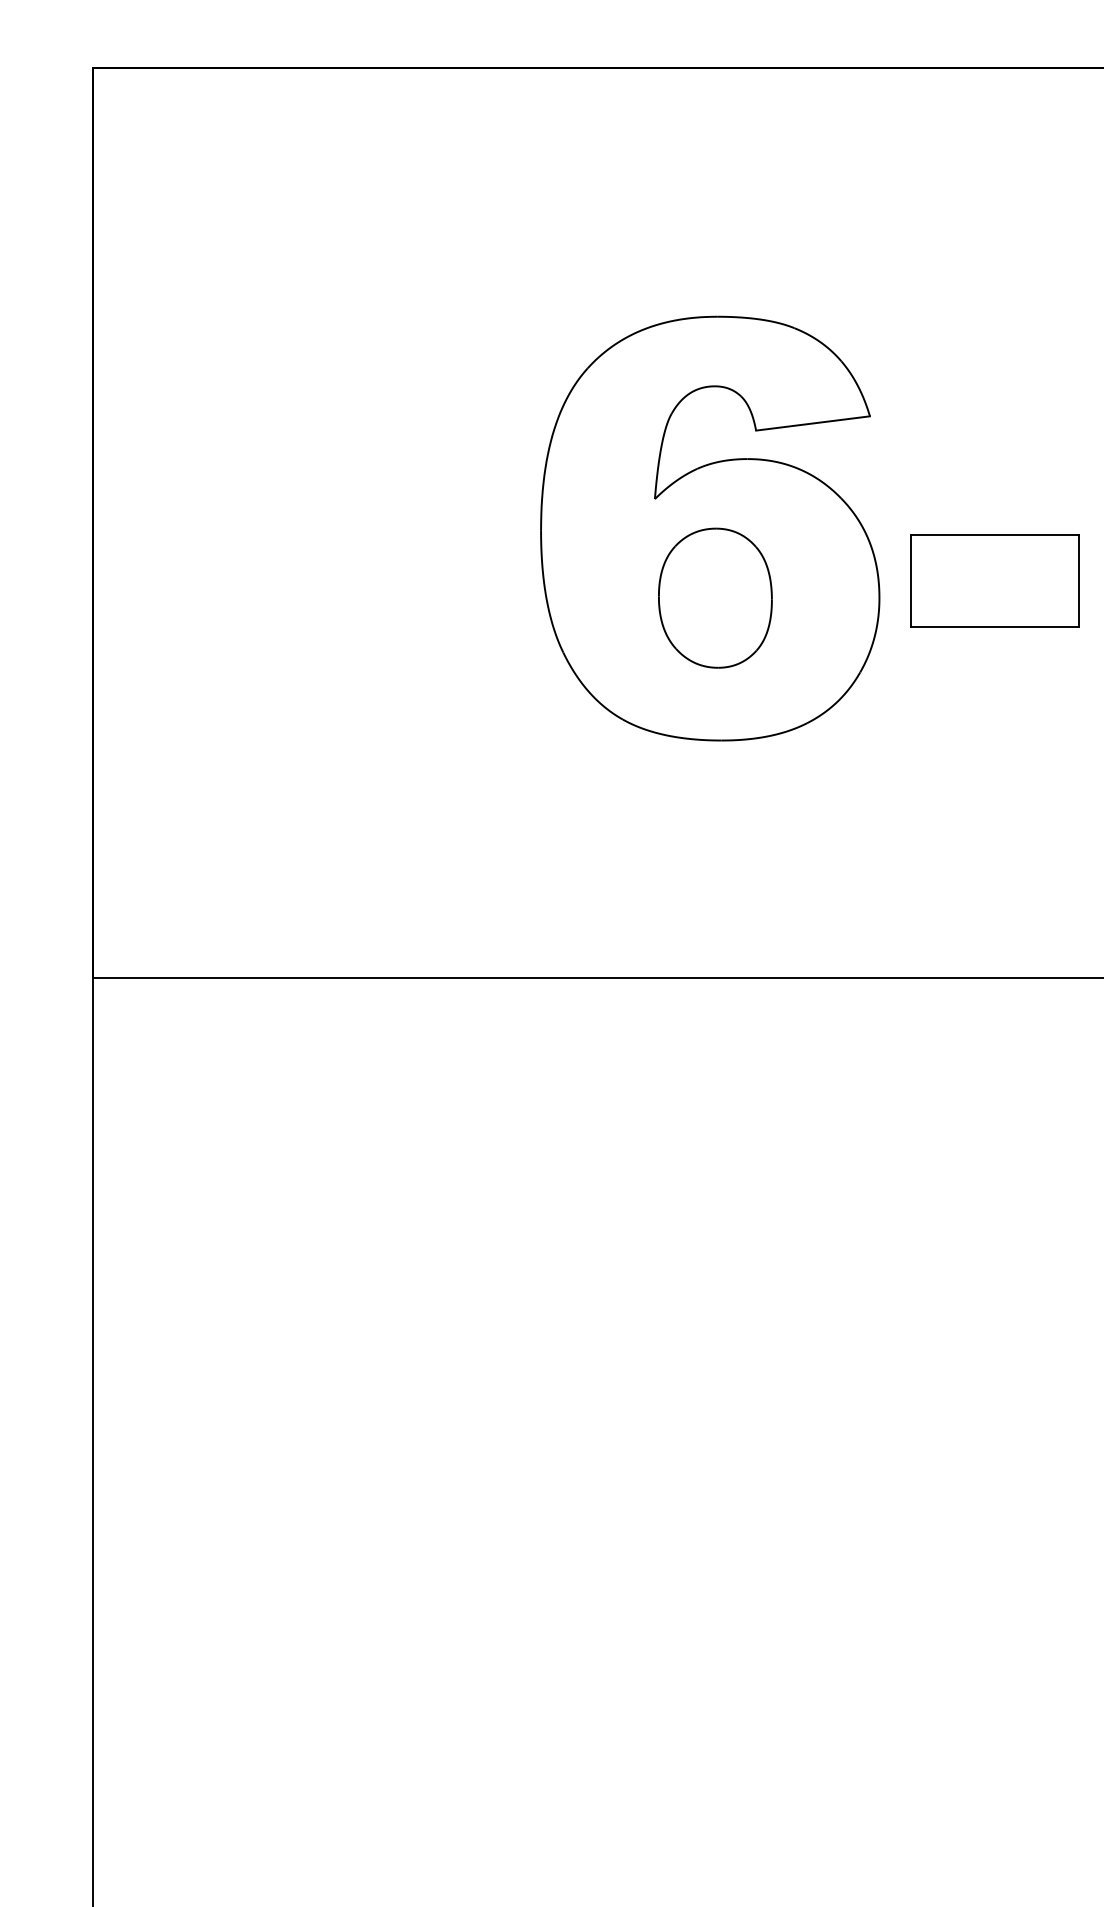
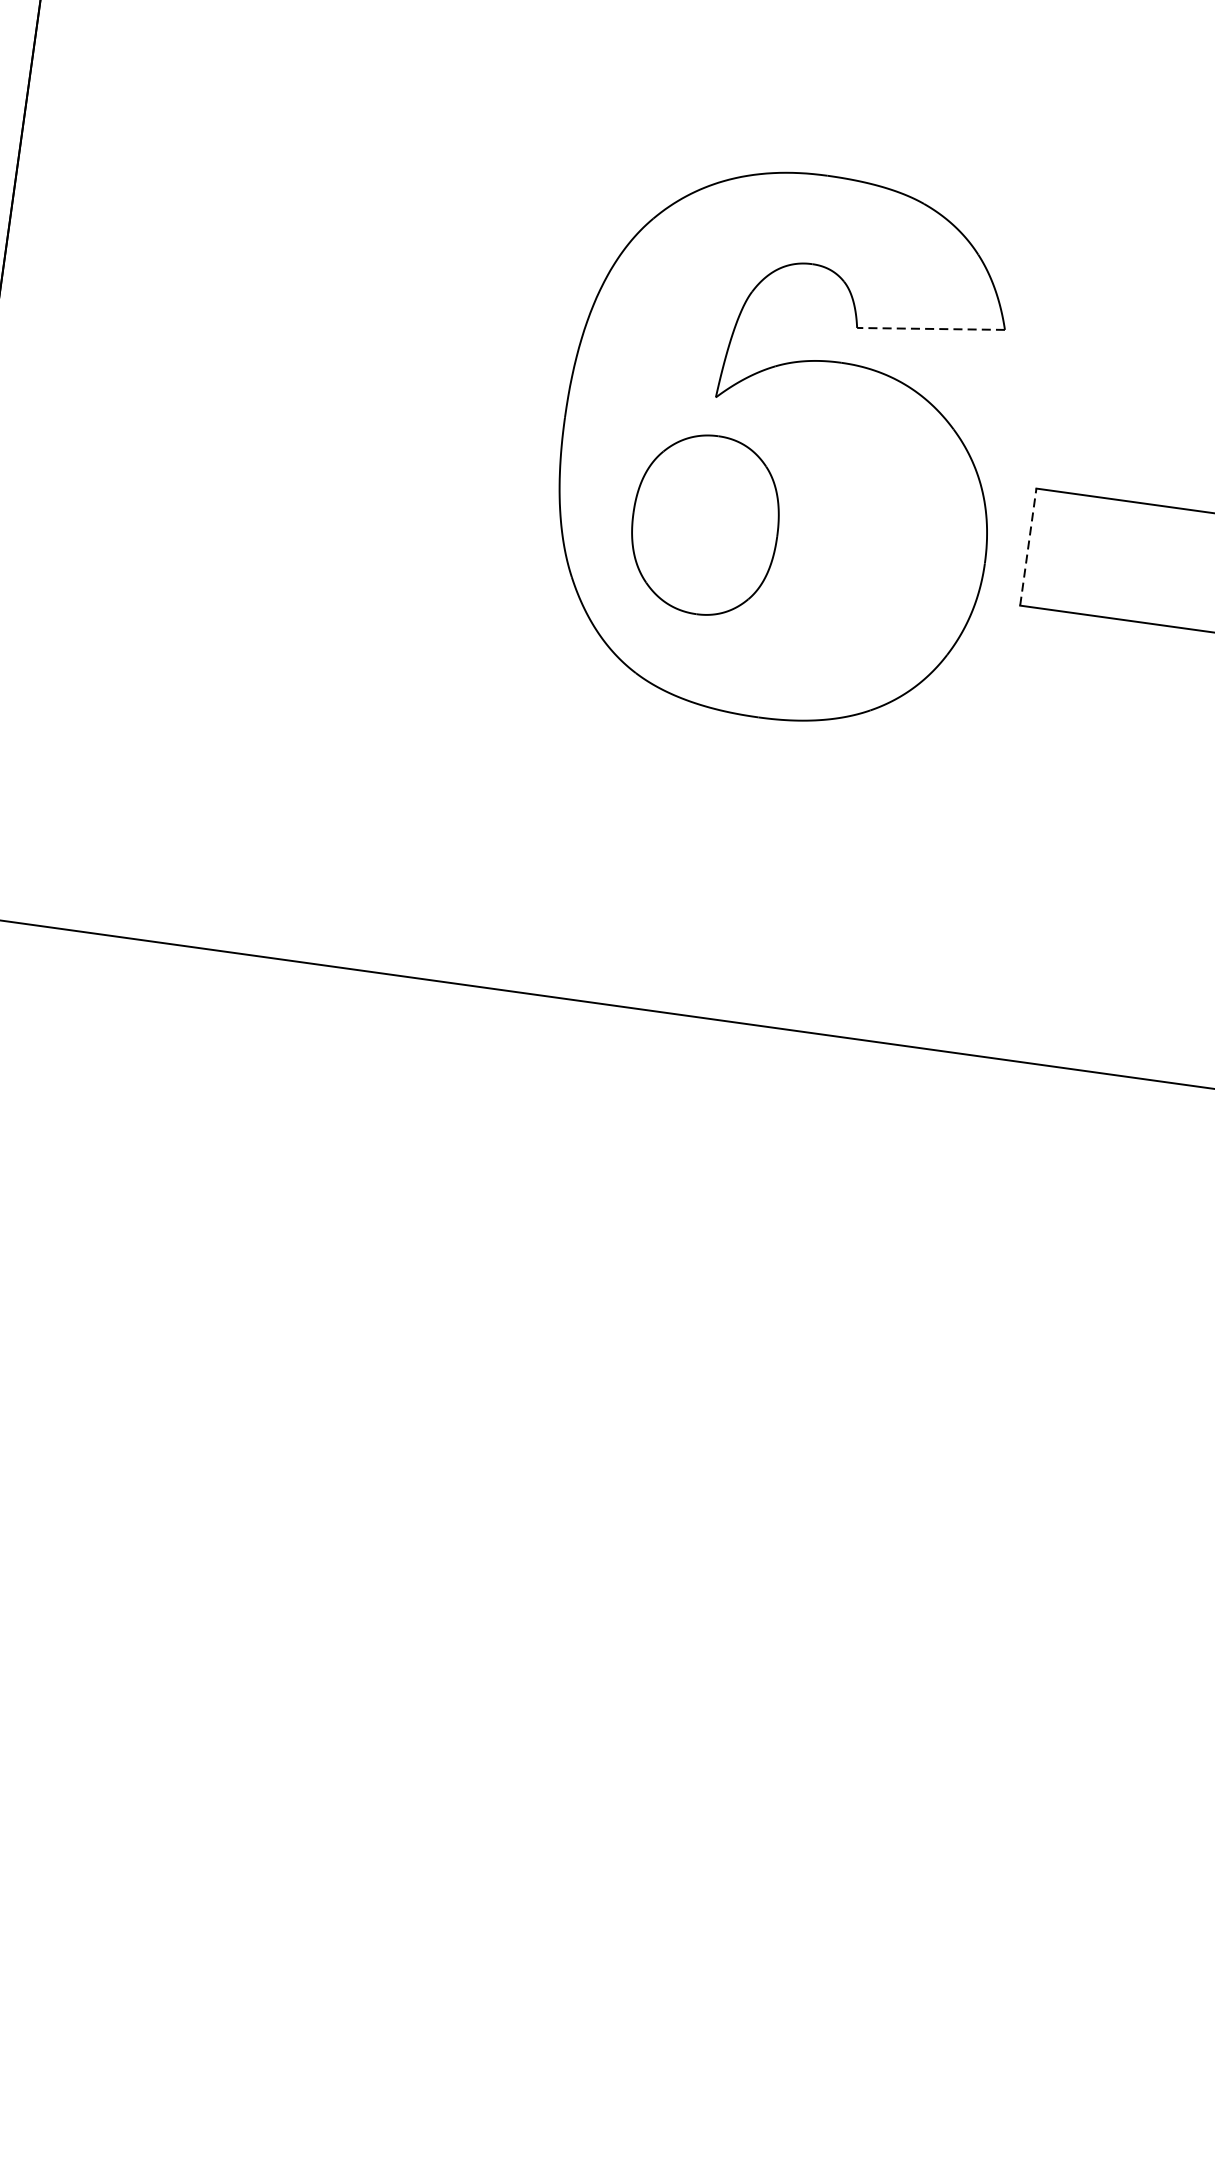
line: (812, 423) -> (930, 328), solid -> dashed
line: (911, 580) -> (1028, 546), solid -> dashed
part: (715, 597) -> (705, 524), moved

